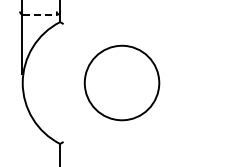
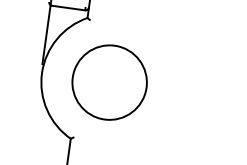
line: (40, 14) -> (69, 7), dashed -> solid
circle: (121, 82) -> (109, 82), moved

